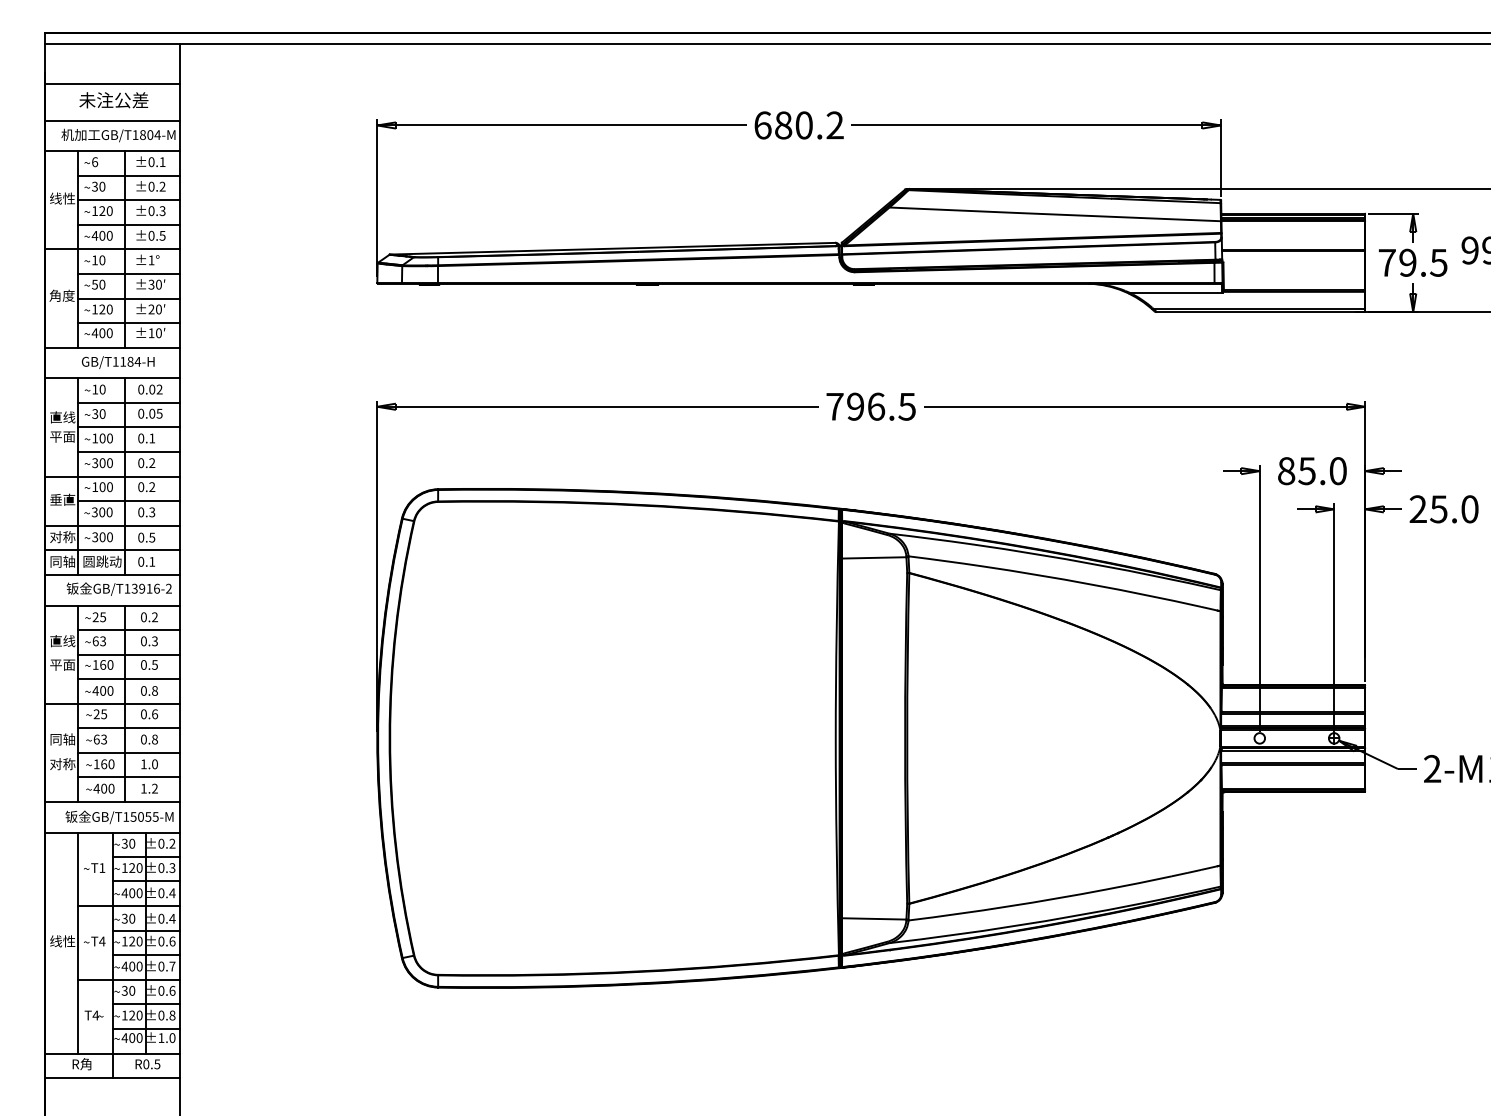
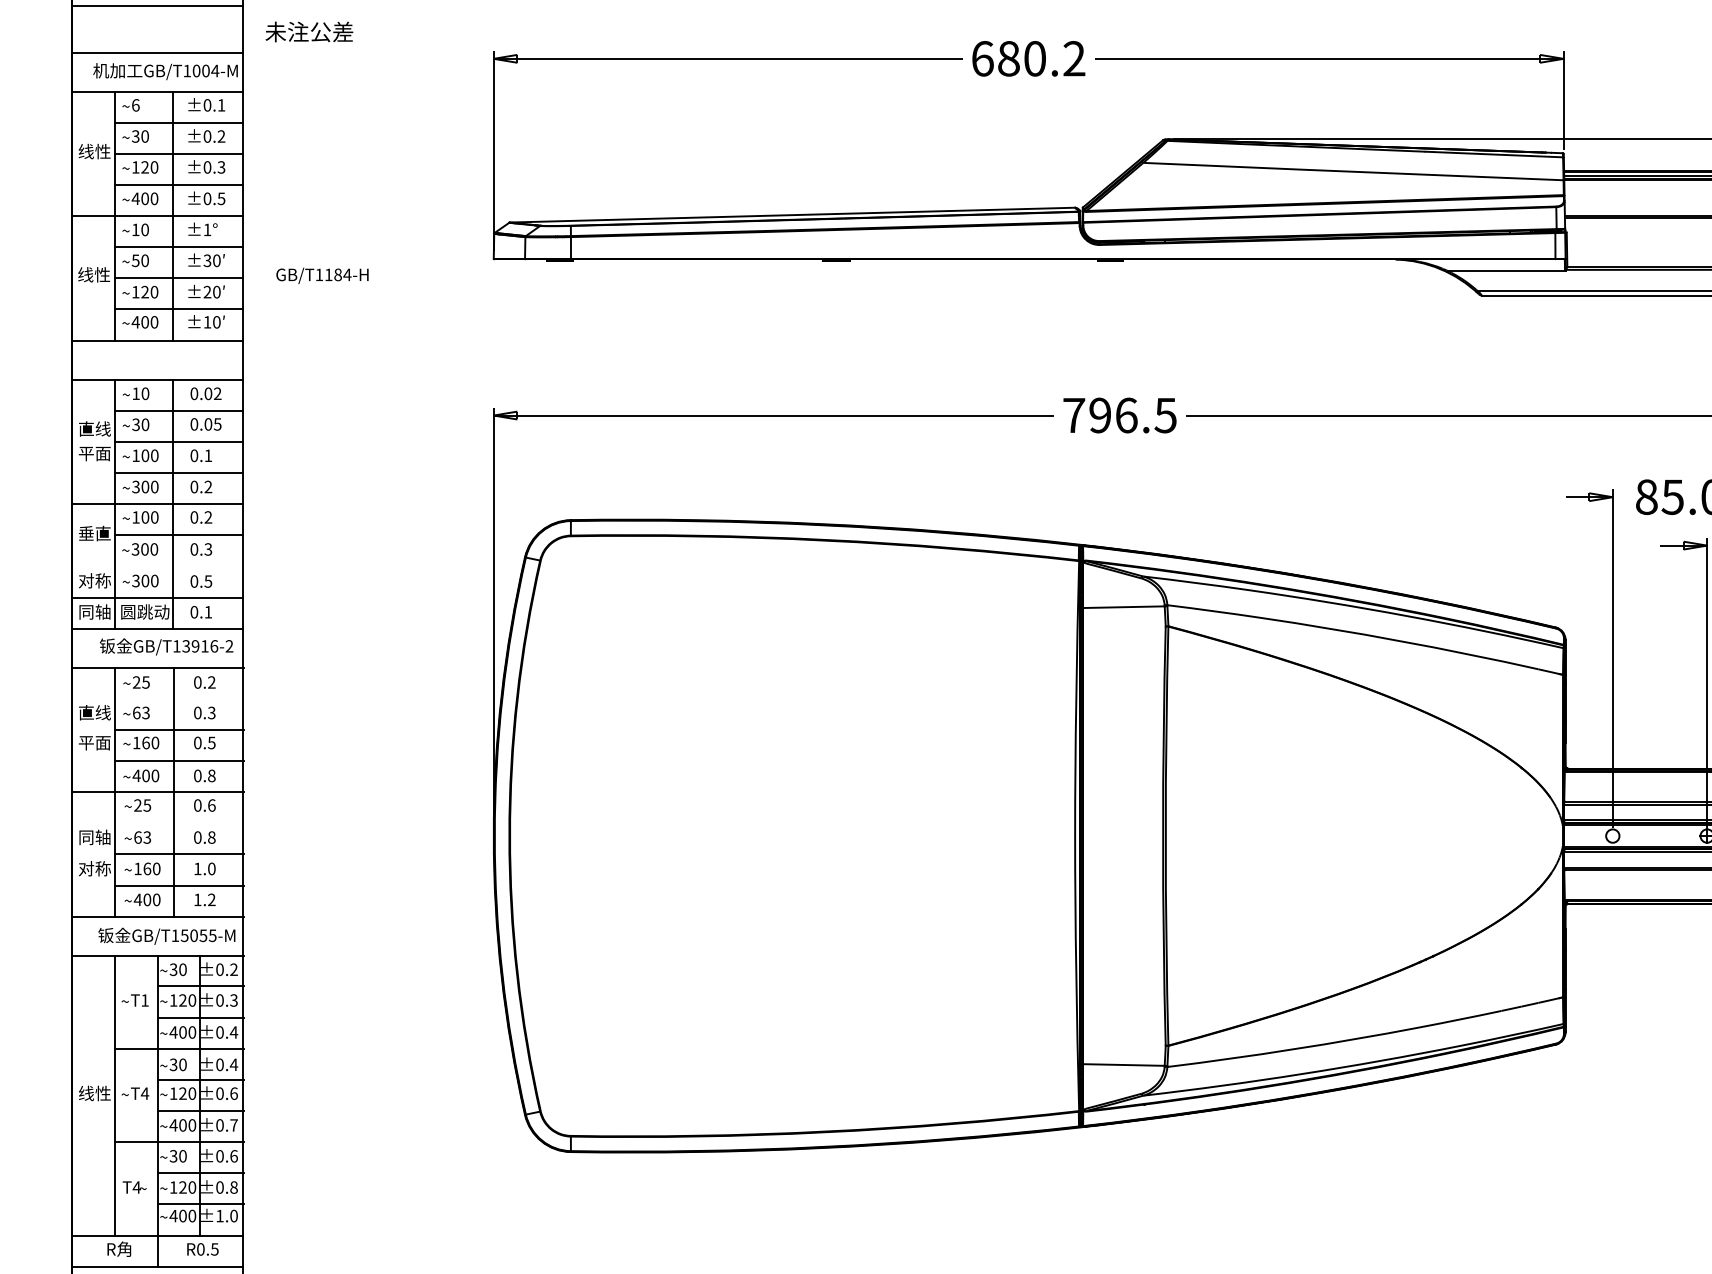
text: (113, 100) -> (308, 32), moved
text: (142, 134) -> (196, 70), GB/T1804-M -> GB/T1004-M
text: (61, 295) -> (93, 274), 角度 -> 线性
text: (118, 362) -> (322, 275), moved
line: (111, 525) -> (156, 566), removed
line: (129, 630) -> (179, 699), removed
line: (129, 728) -> (179, 823), removed

